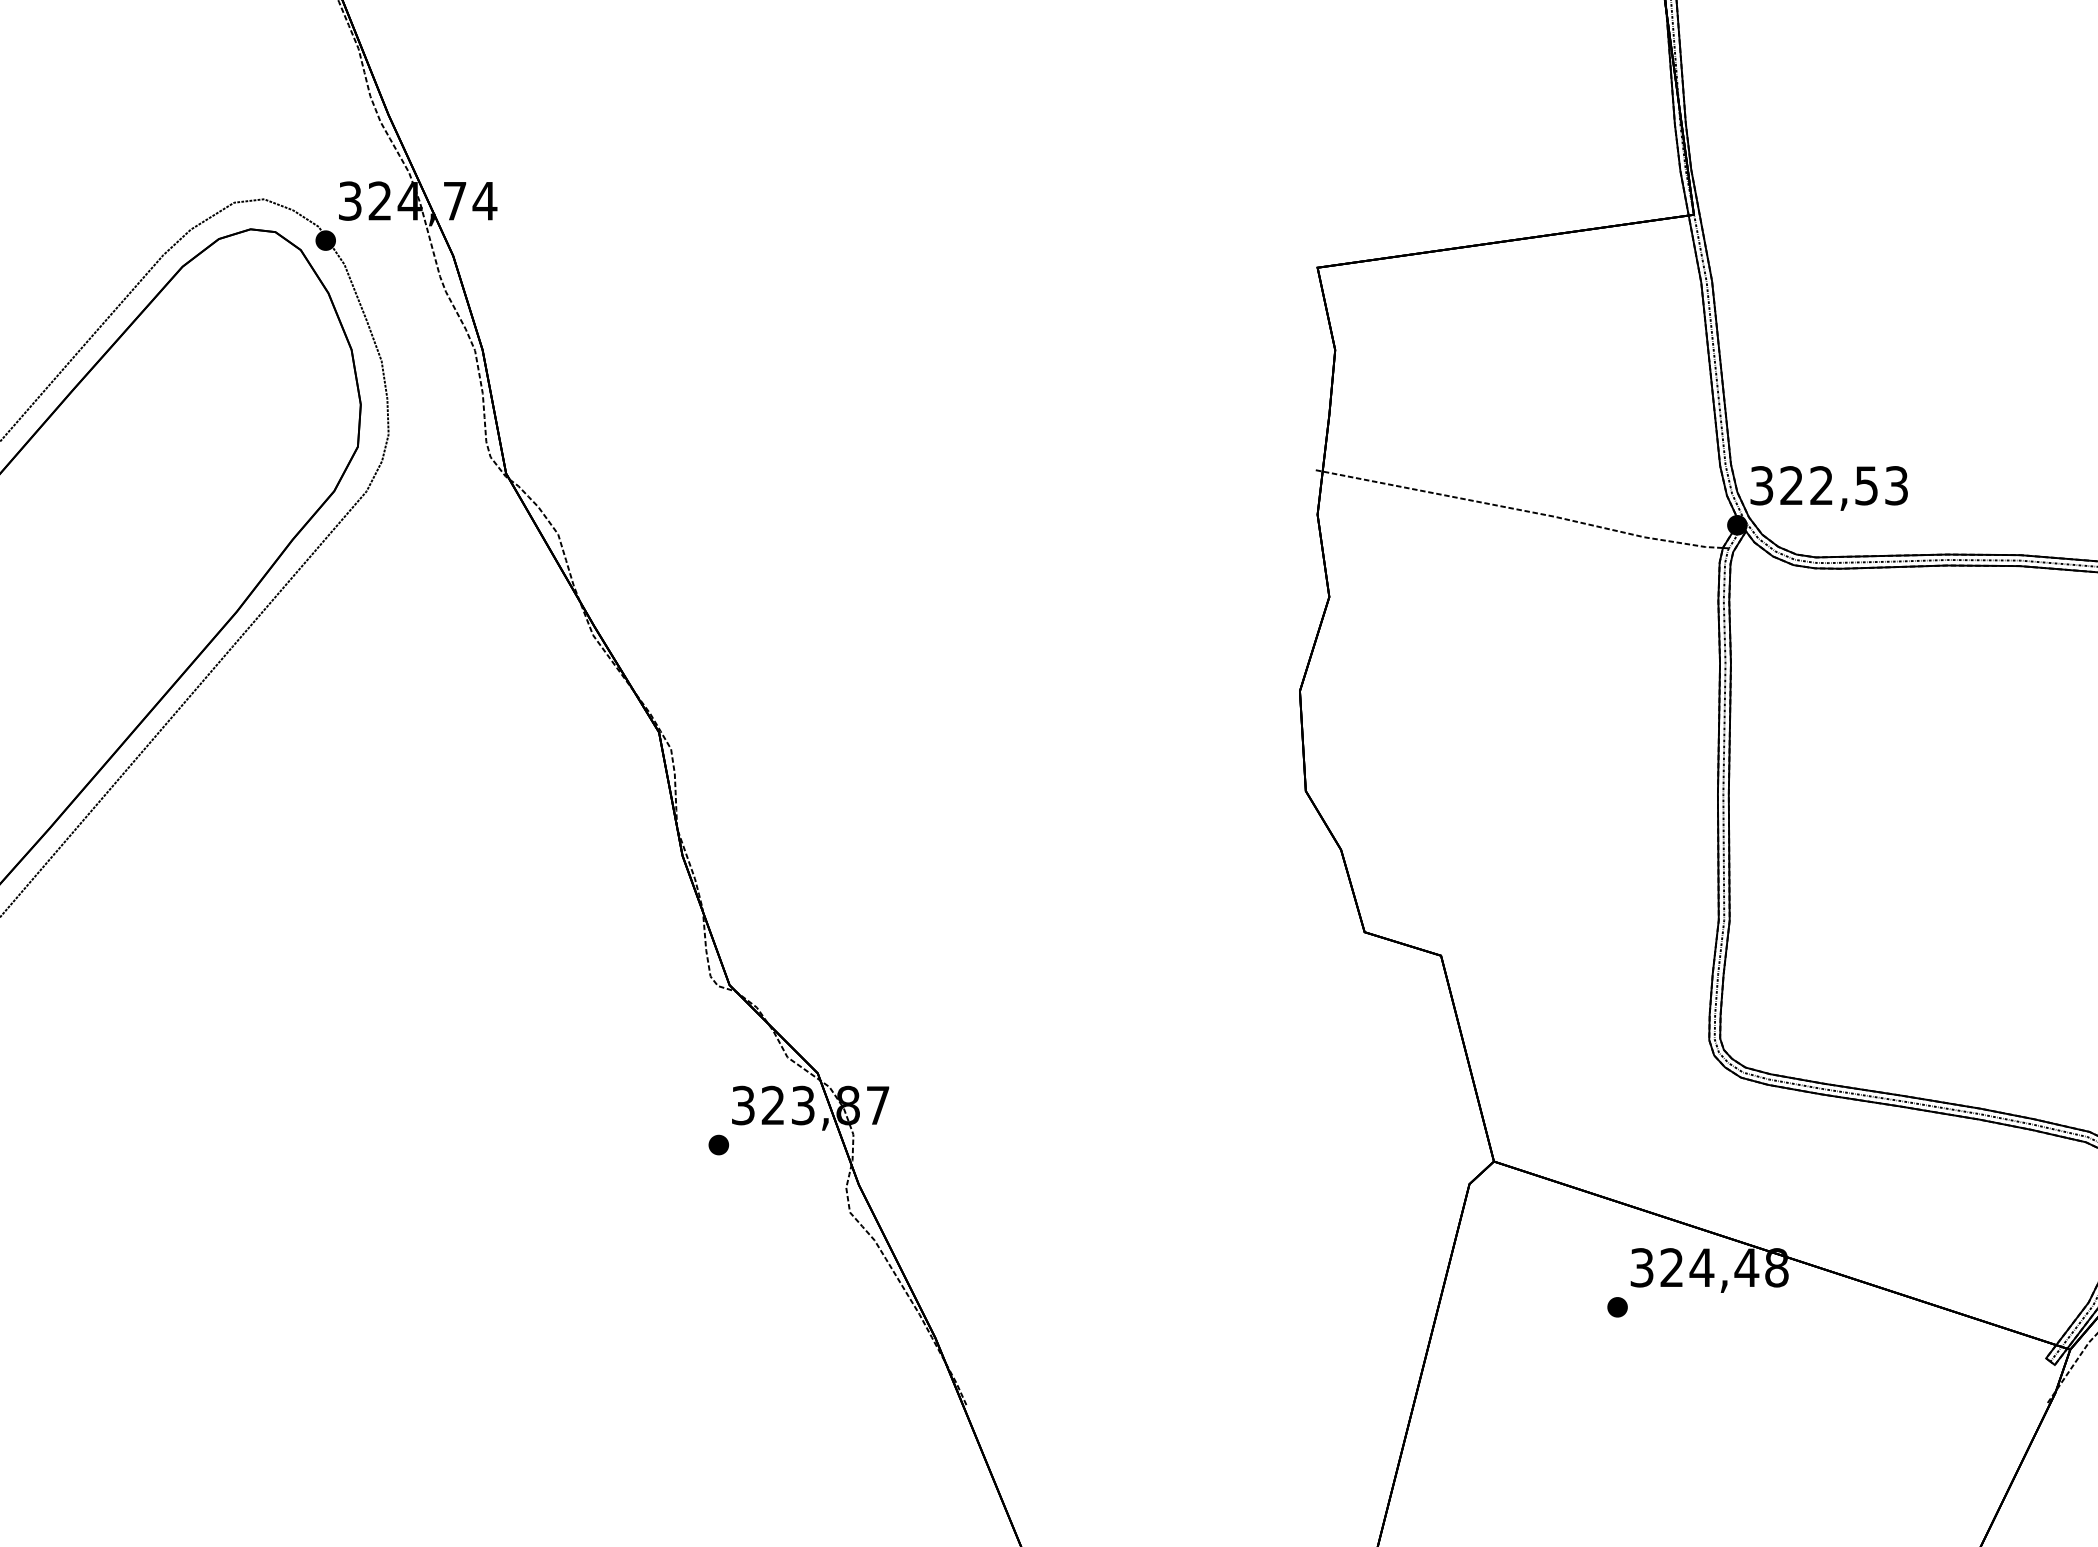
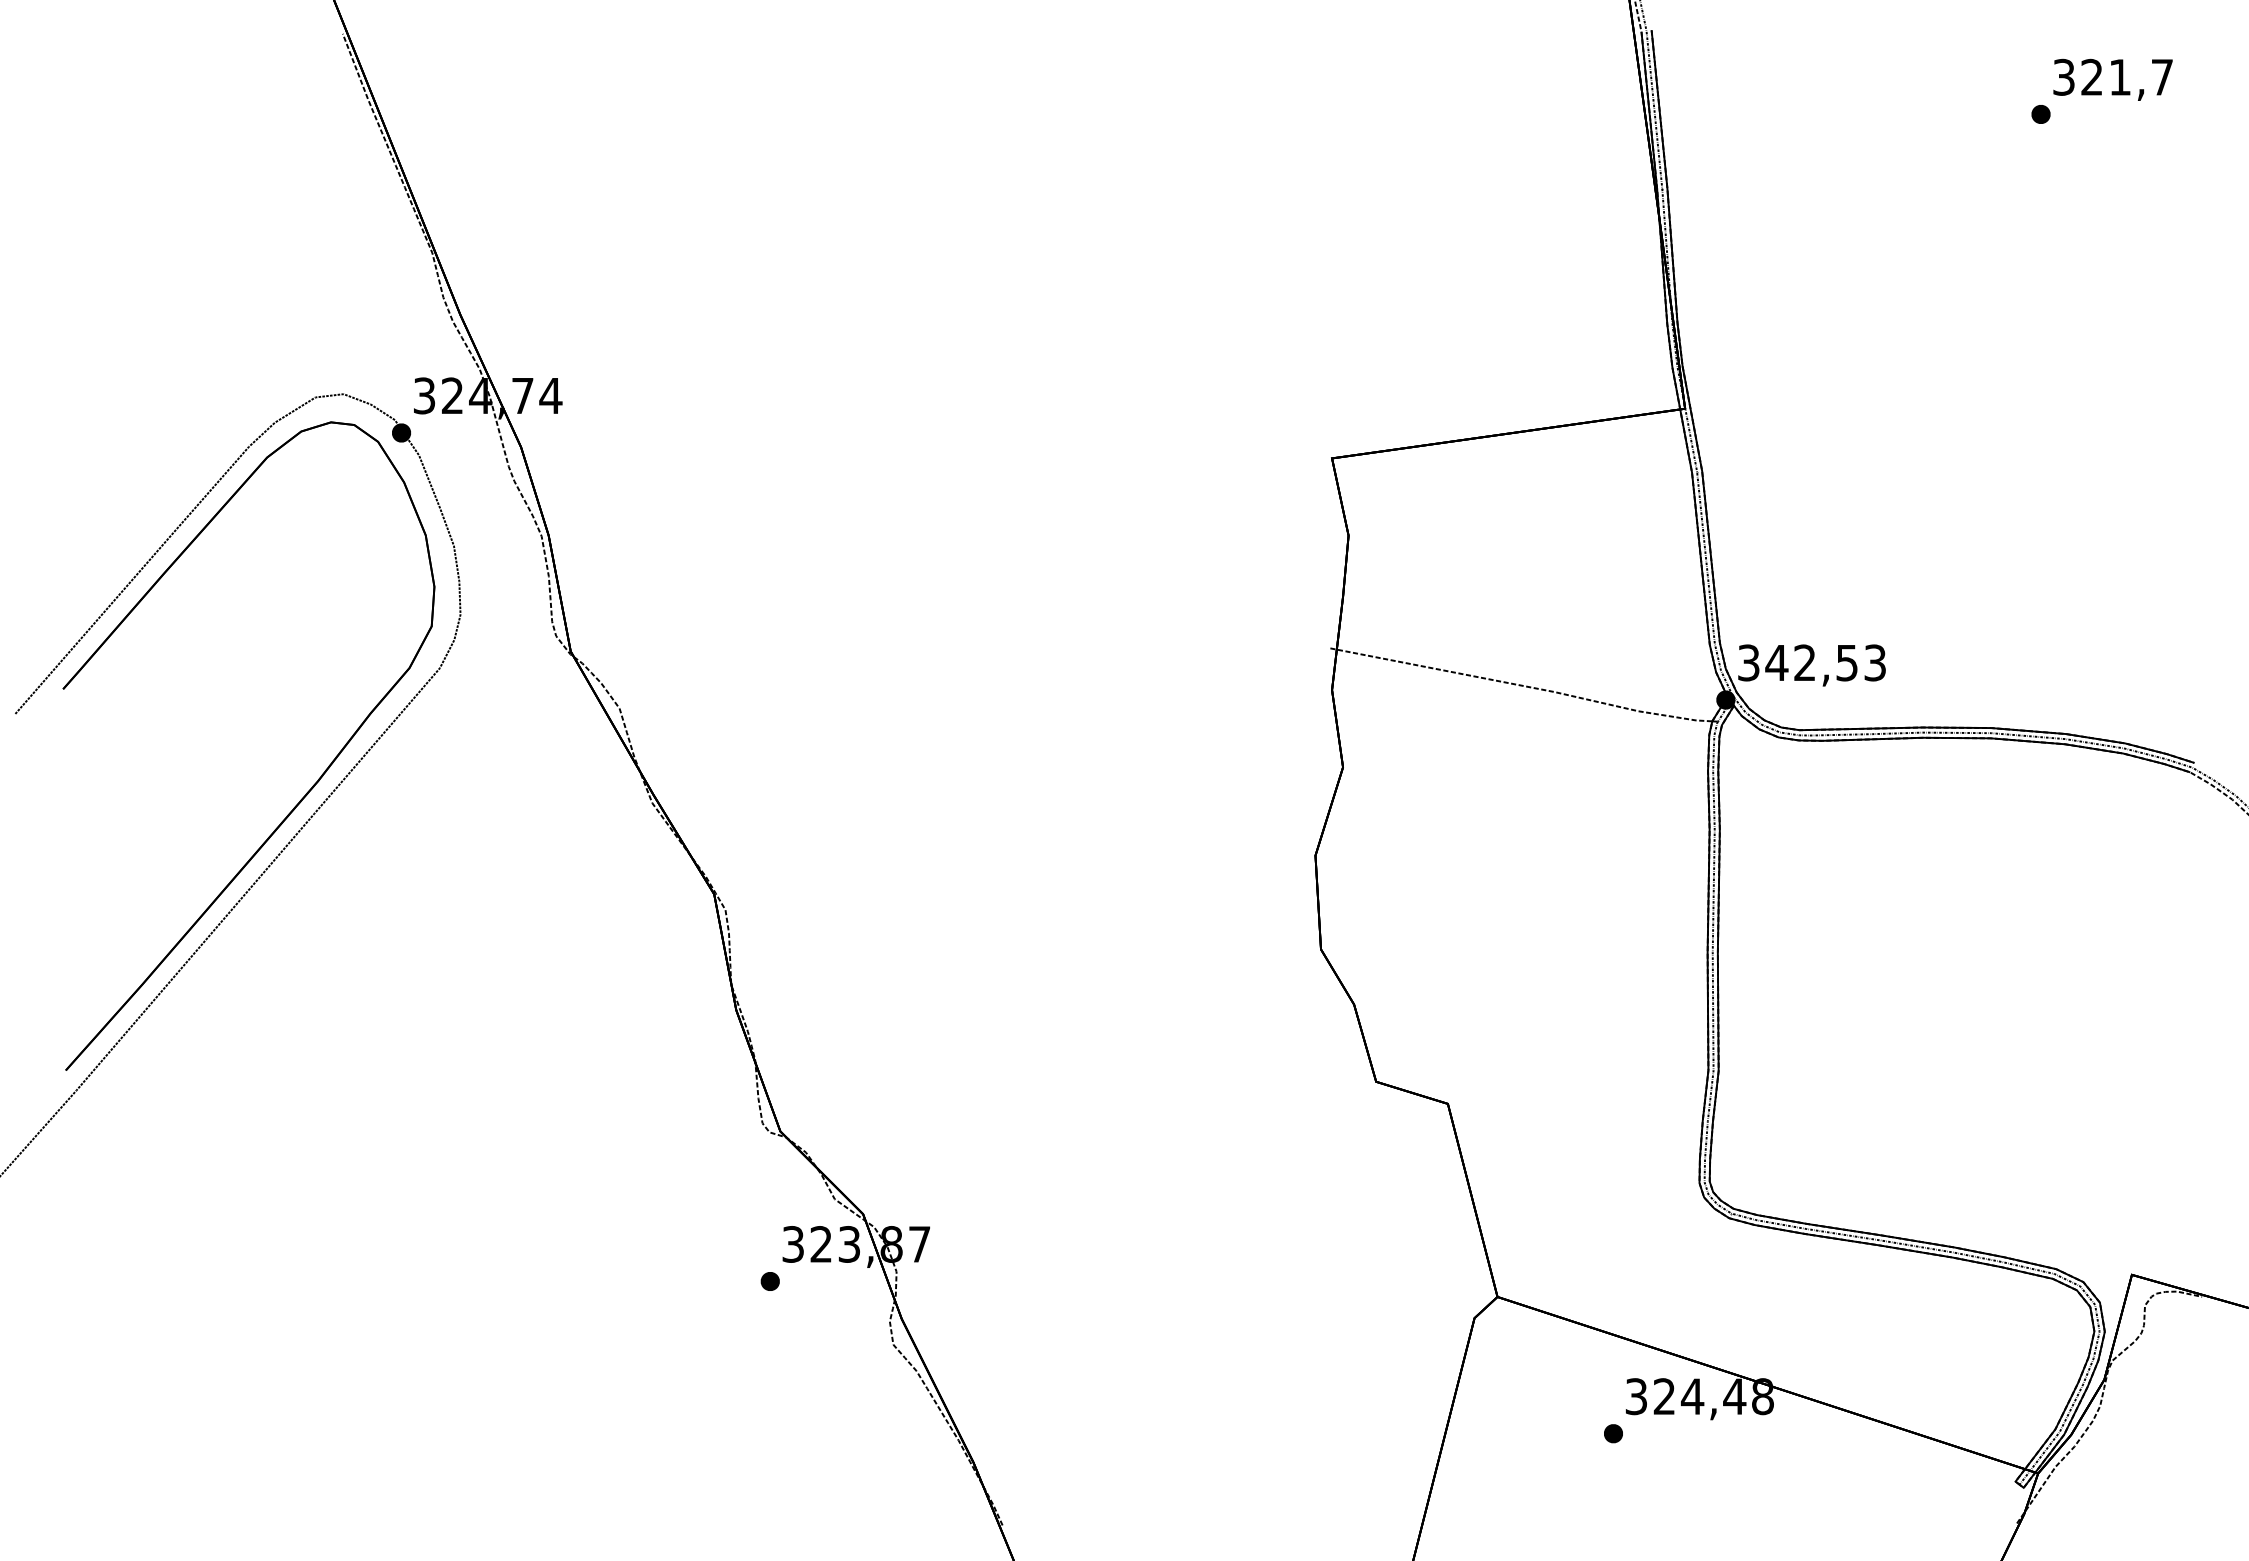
text: (1791, 485) -> (1776, 662), 322,53 -> 342,53

